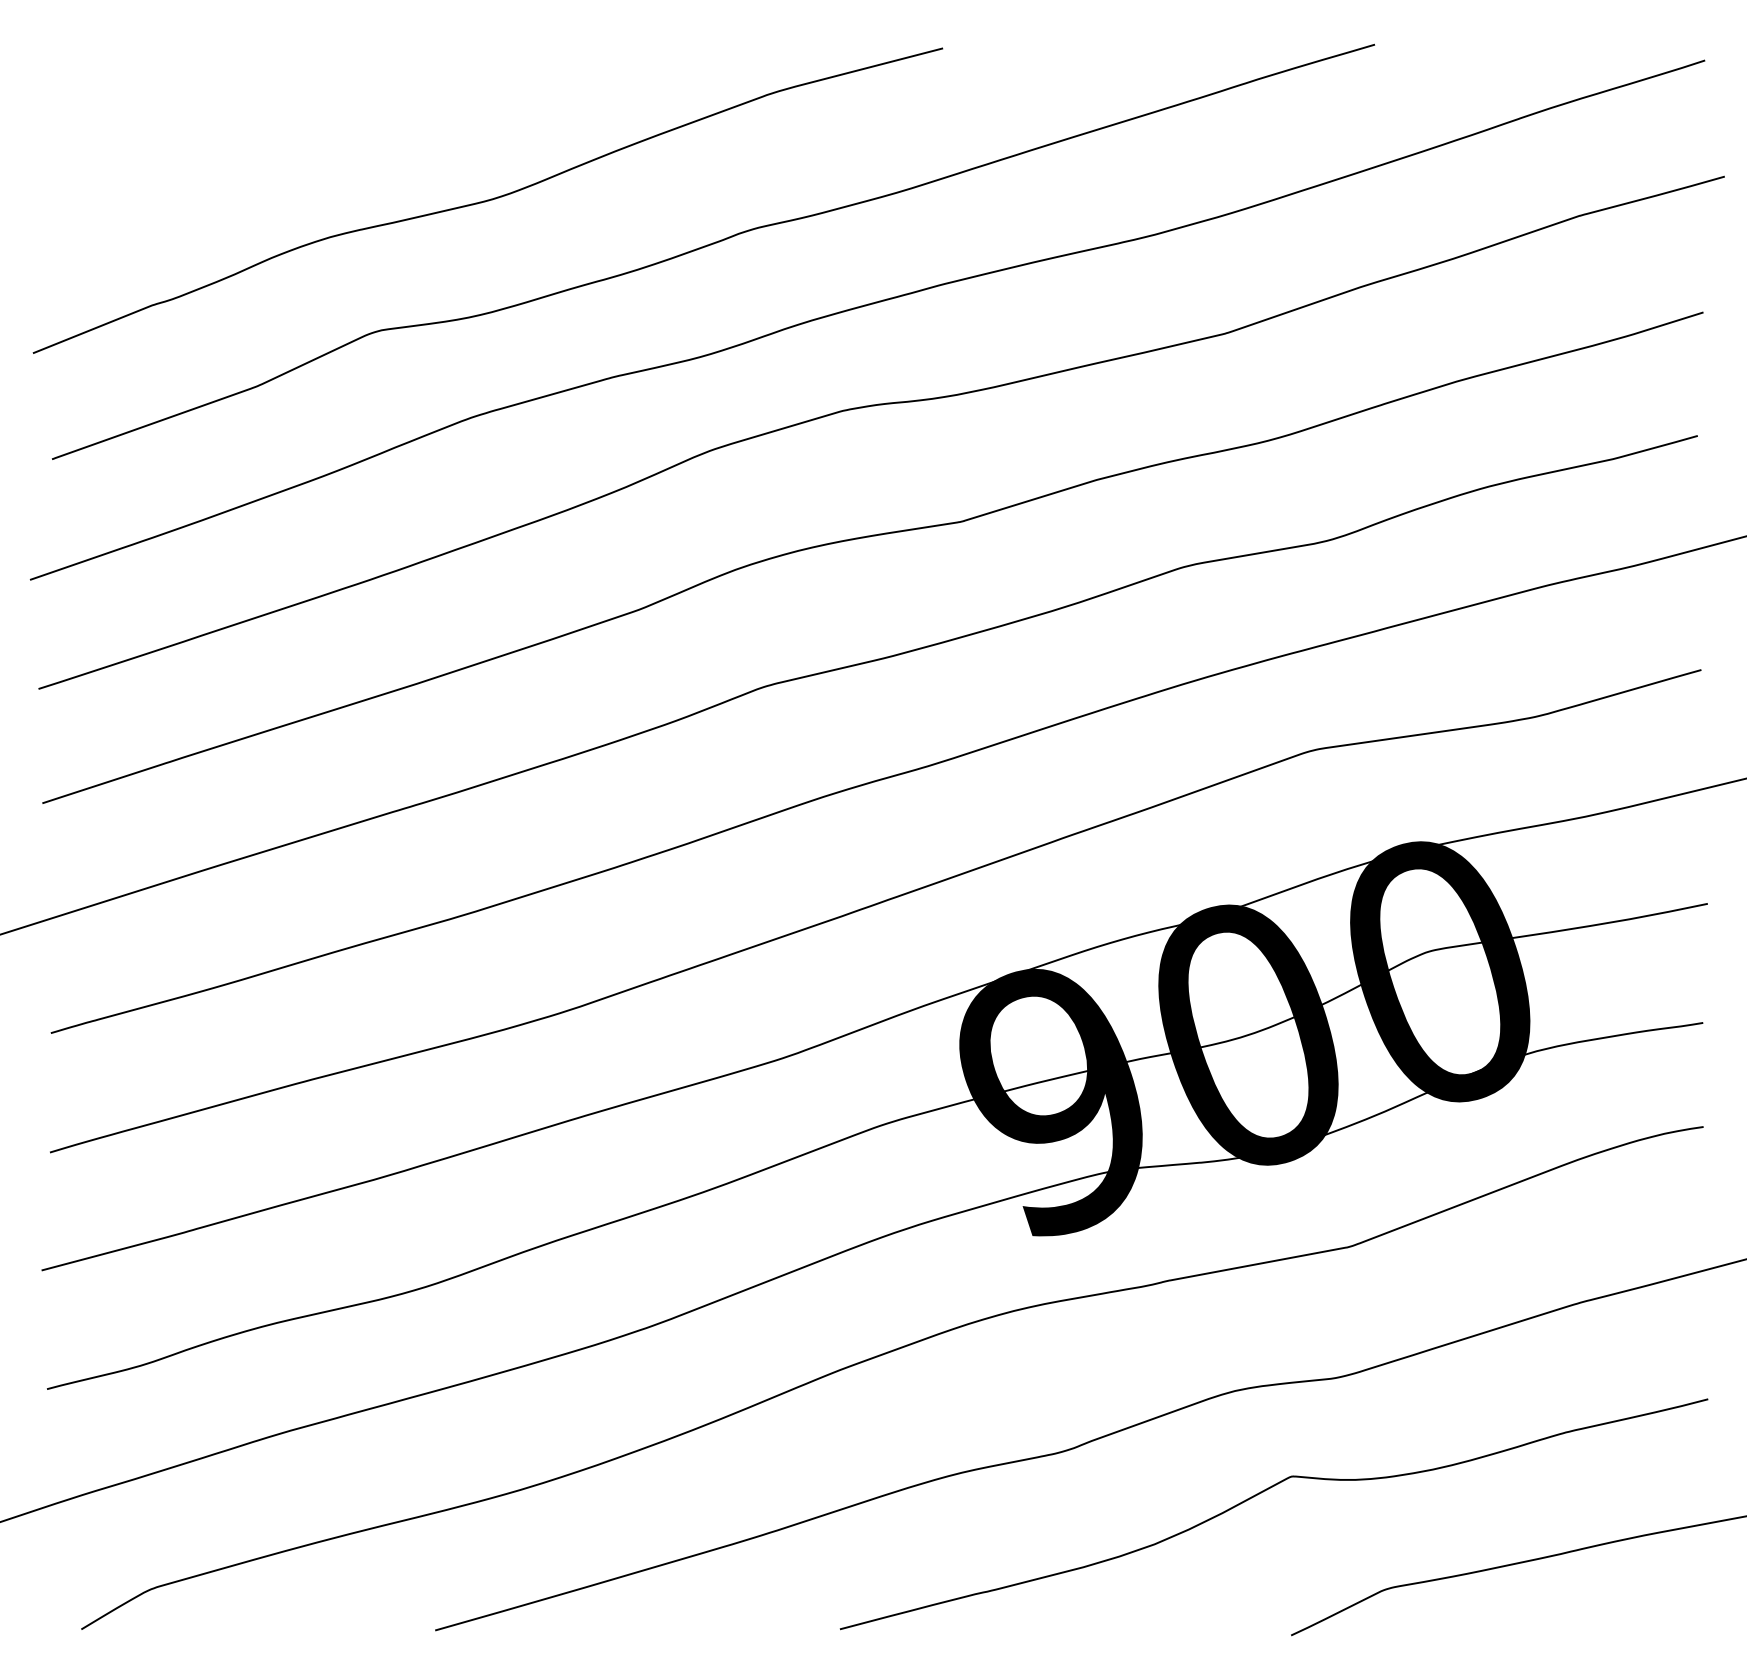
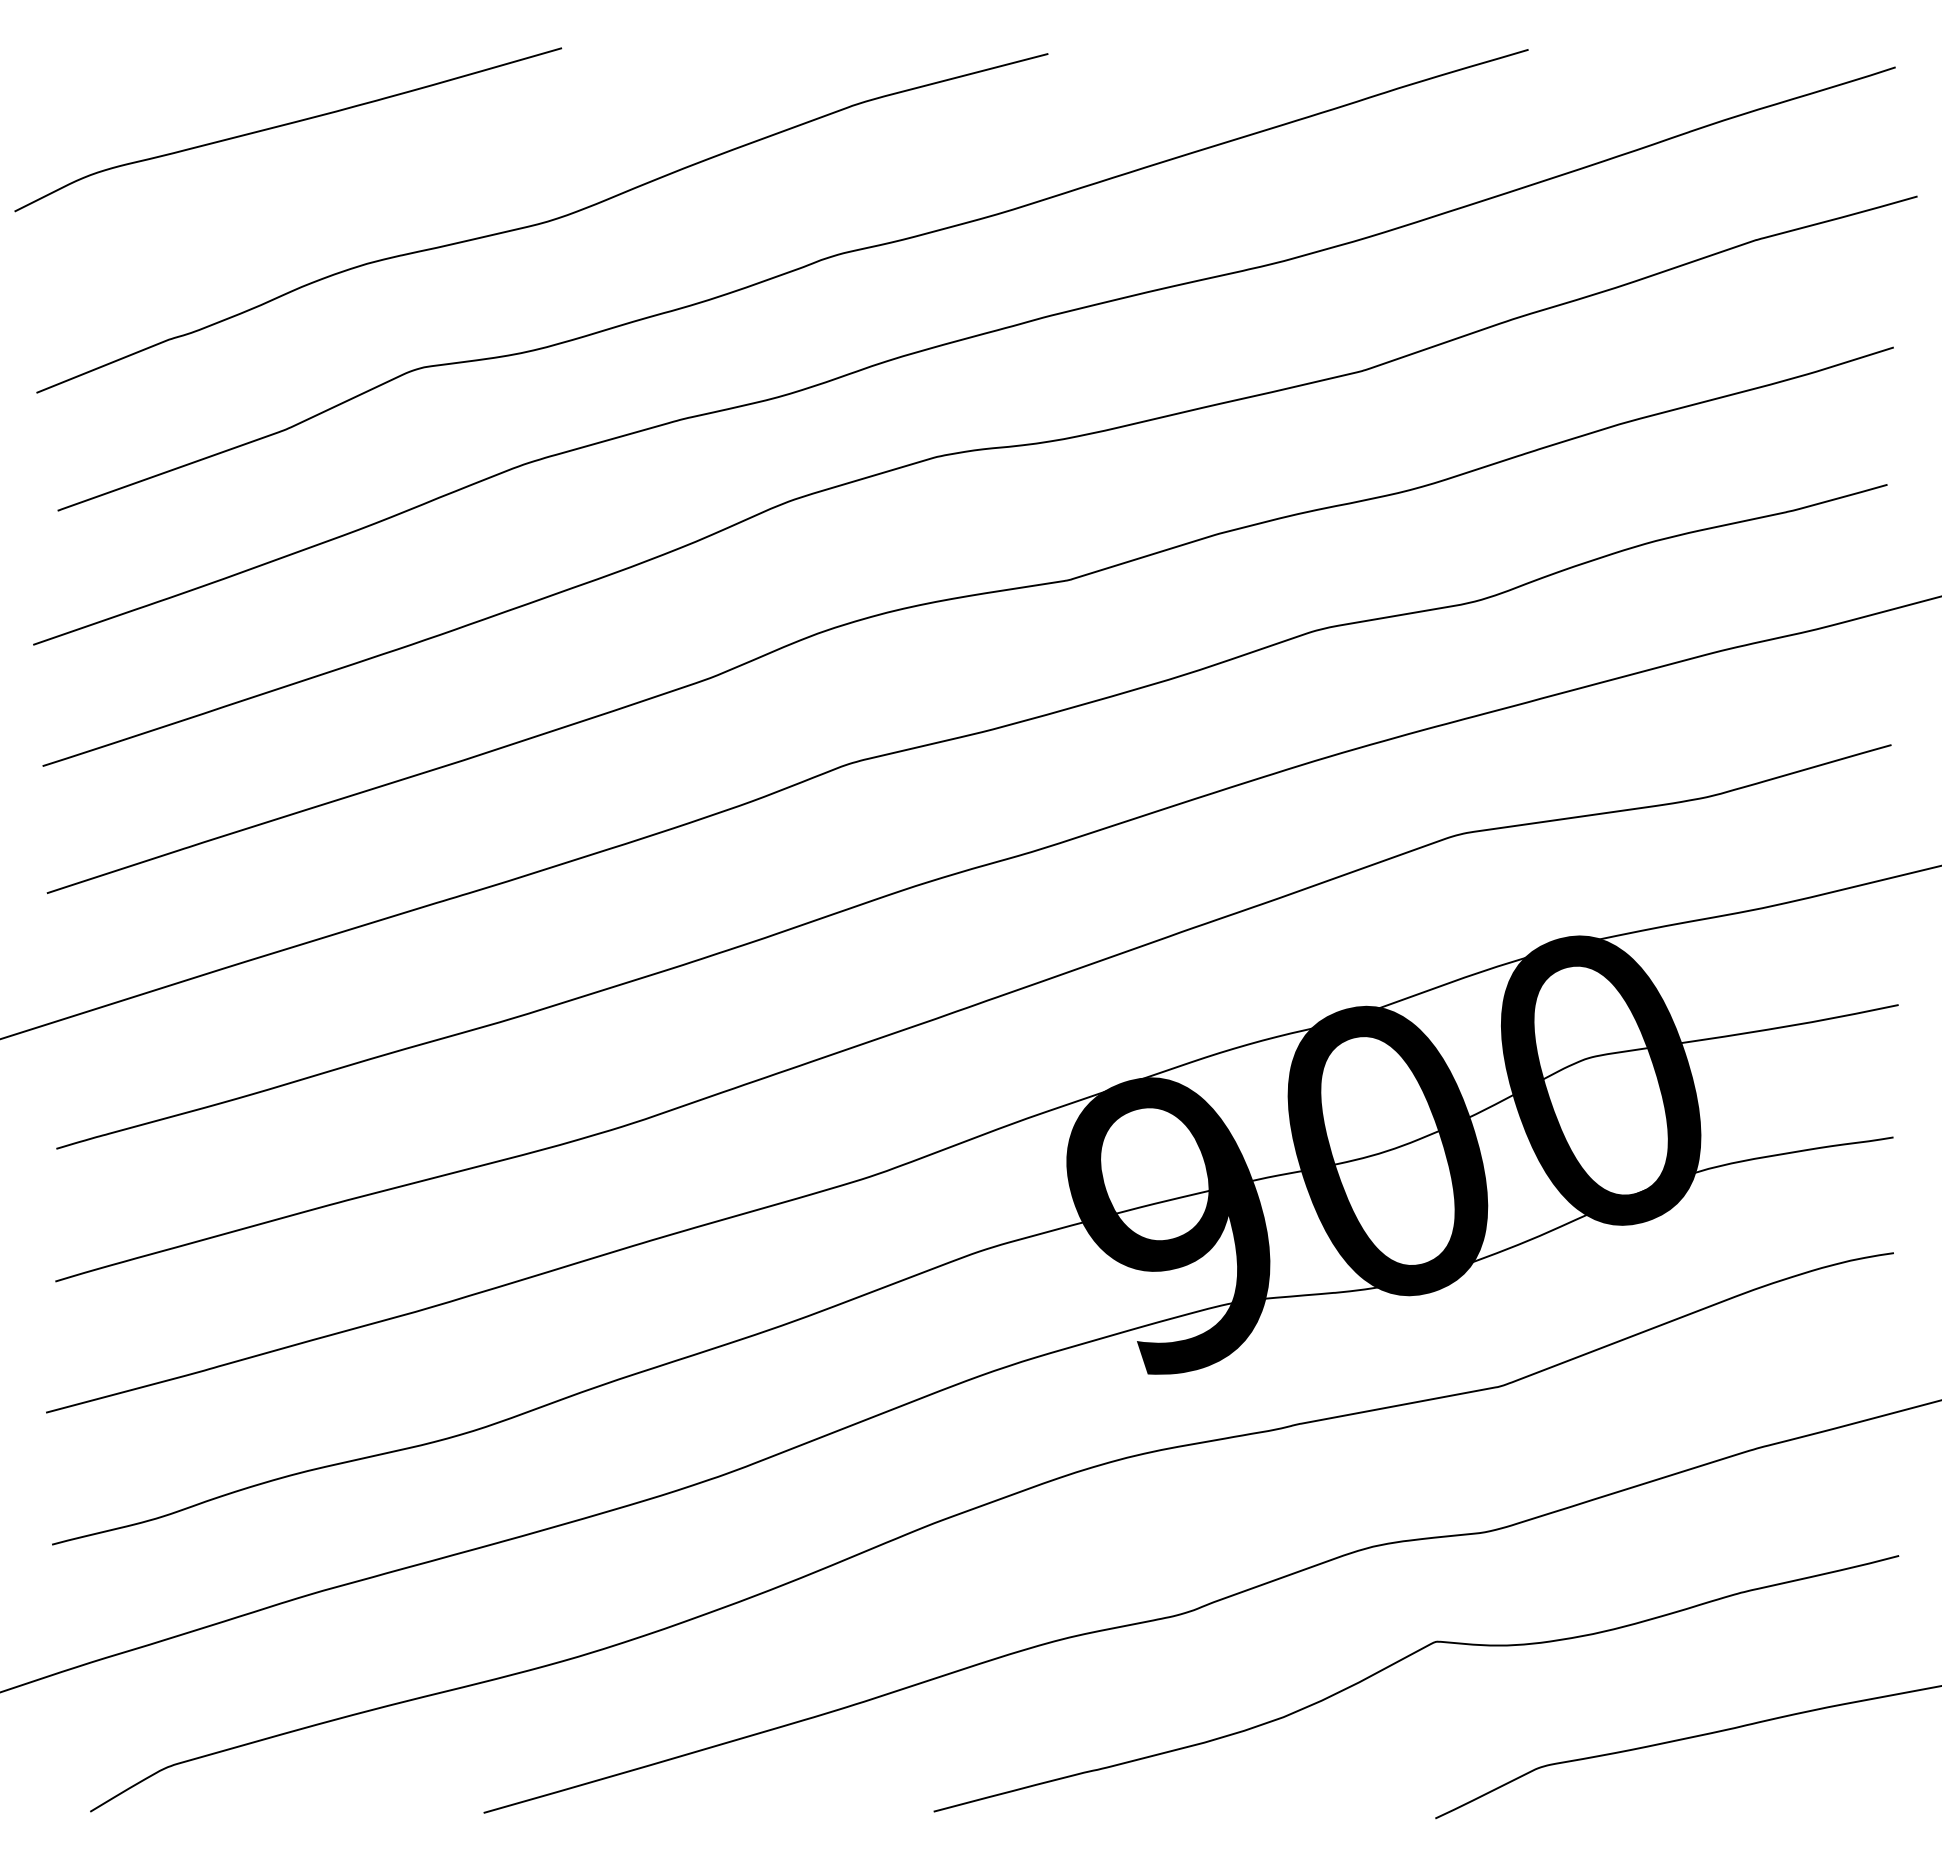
curve: (257, 112) -> (286, 125), added

